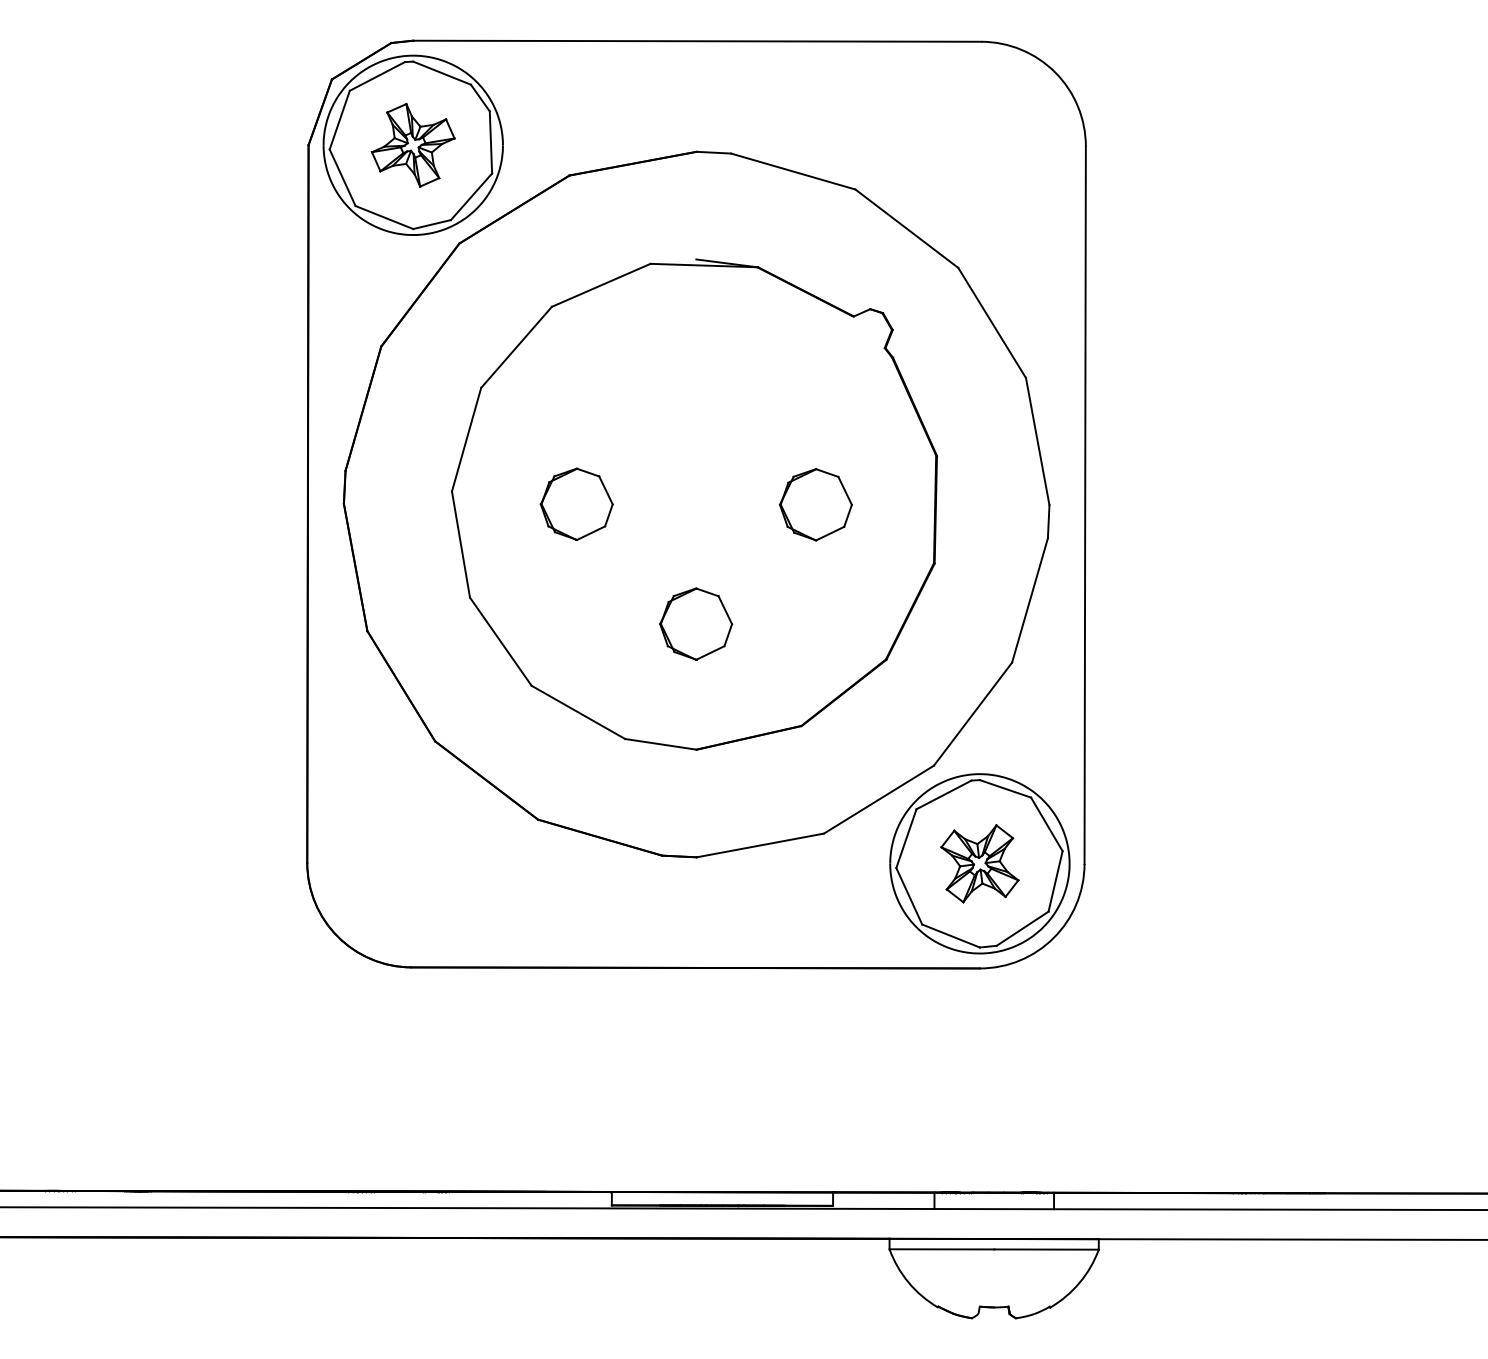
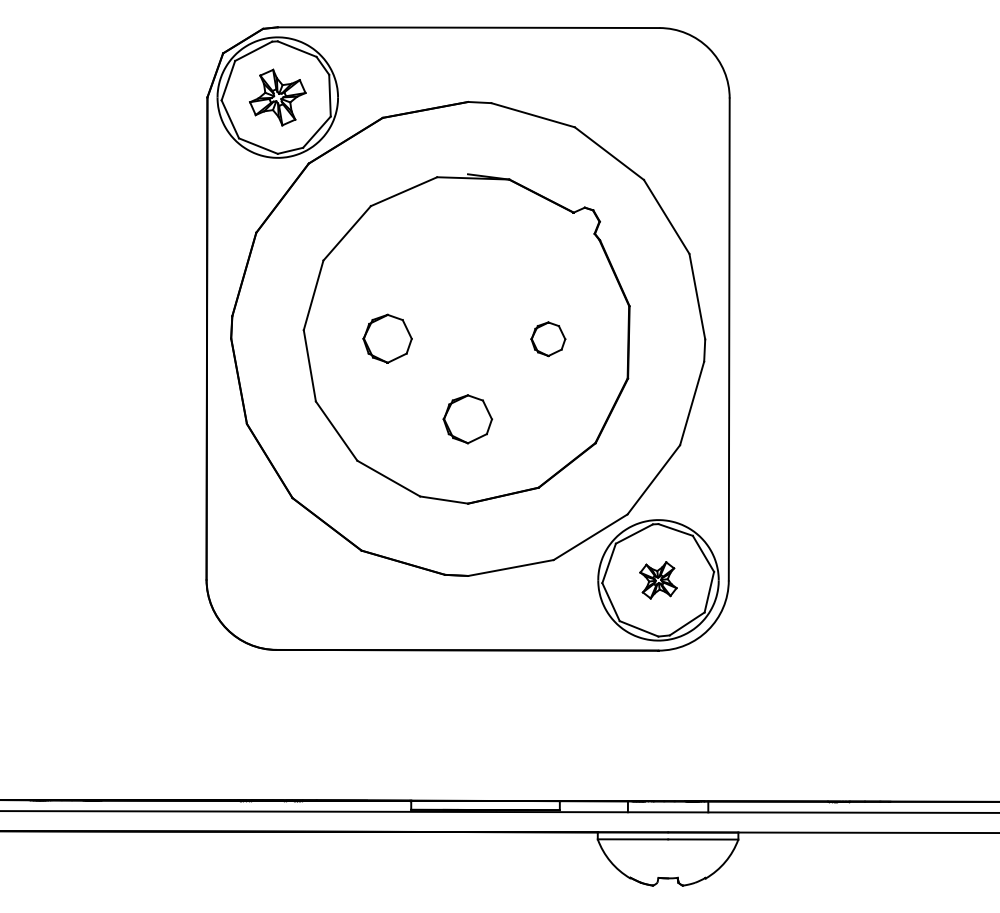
part: (816, 505) -> (548, 339), size x0.7
part: (979, 864) -> (658, 580), size x0.7

